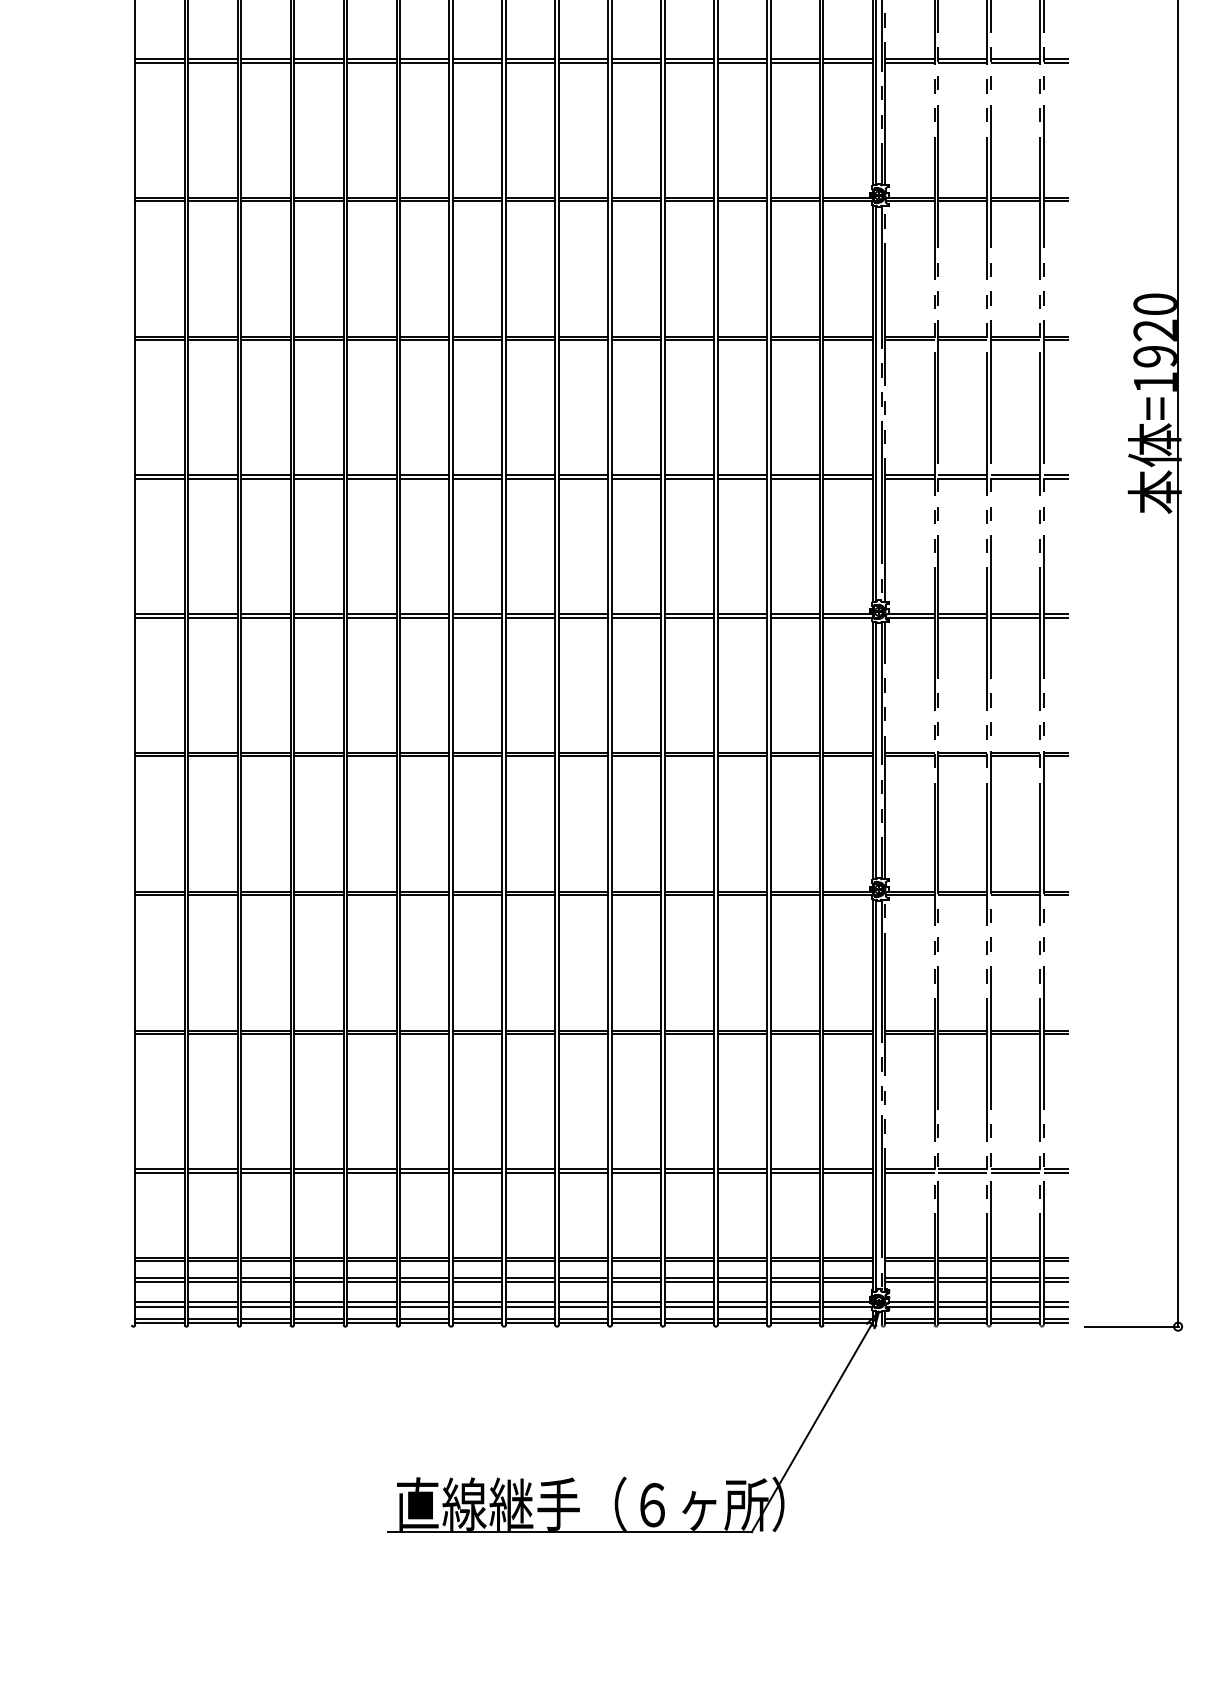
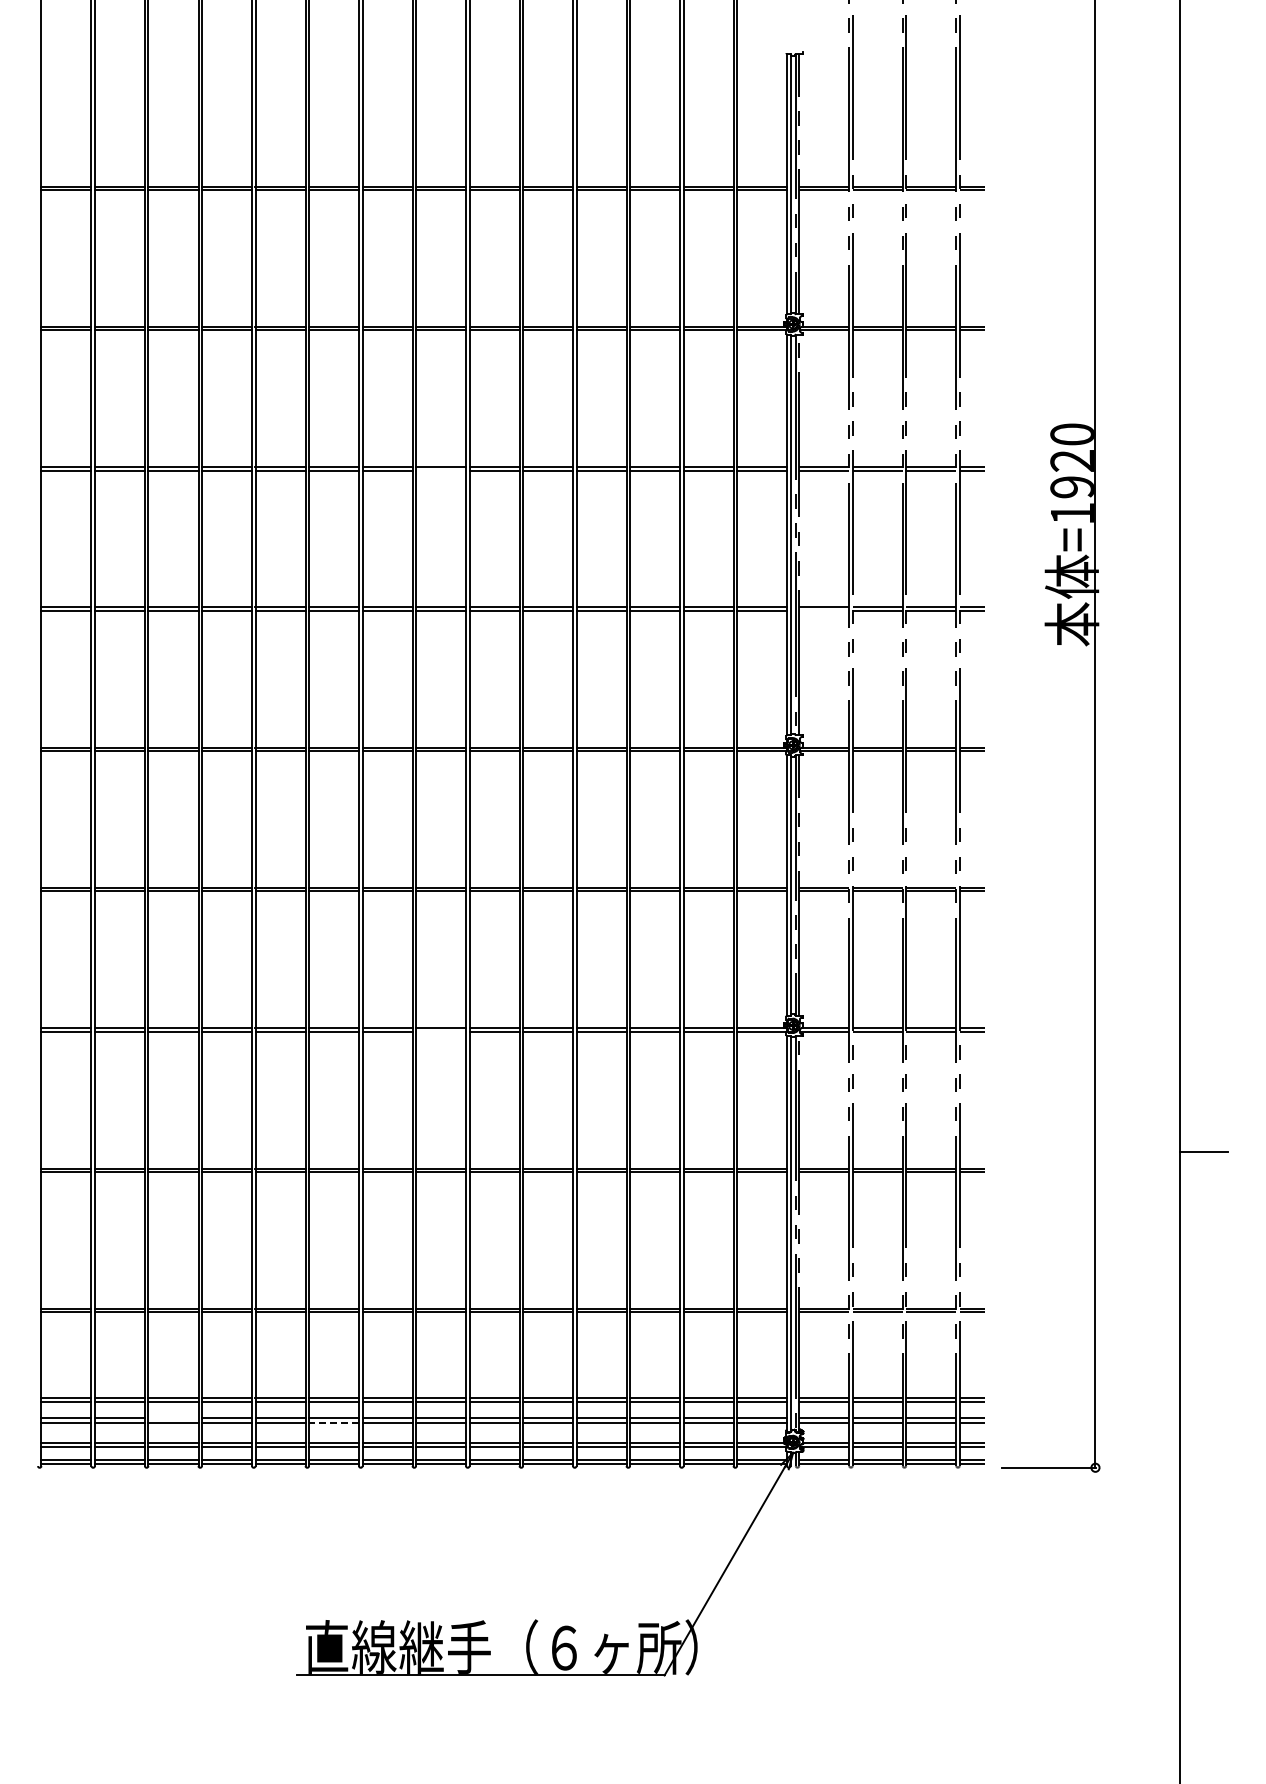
line: (531, 339) -> (441, 470), removed
line: (910, 478) -> (824, 610), removed
line: (531, 895) -> (441, 1031), removed
line: (265, 1277) -> (173, 1418), removed
line: (424, 1281) -> (333, 1422), solid -> dashed

